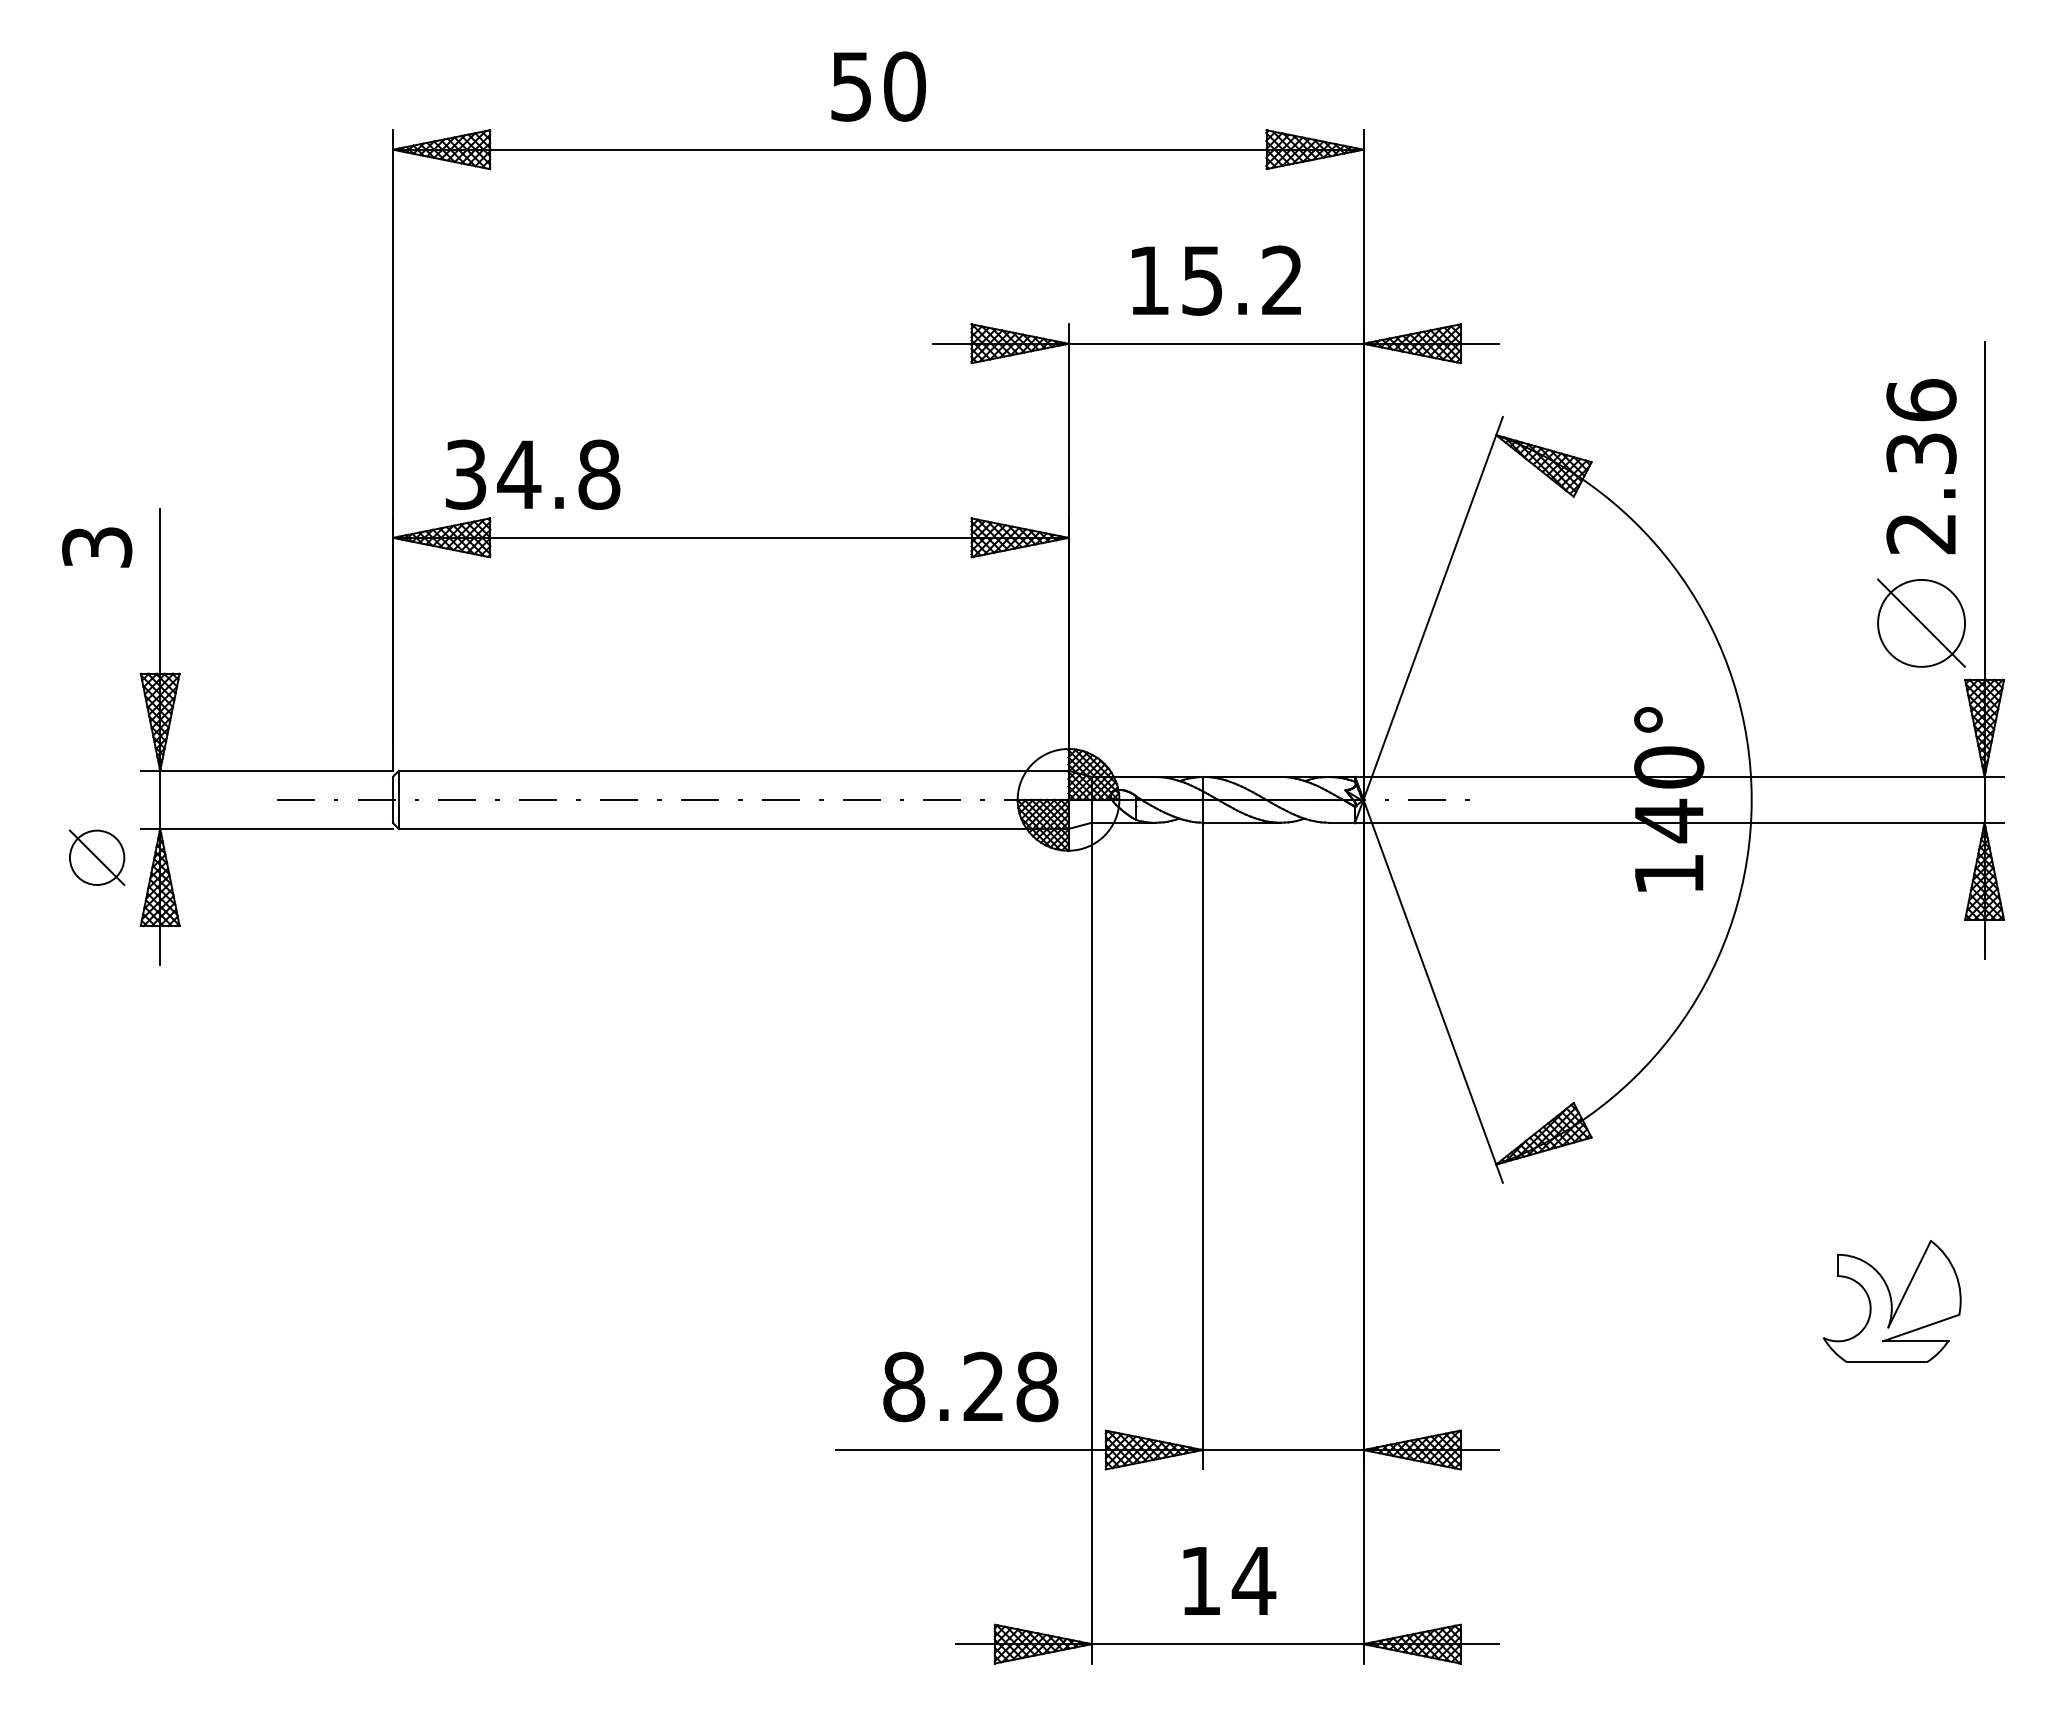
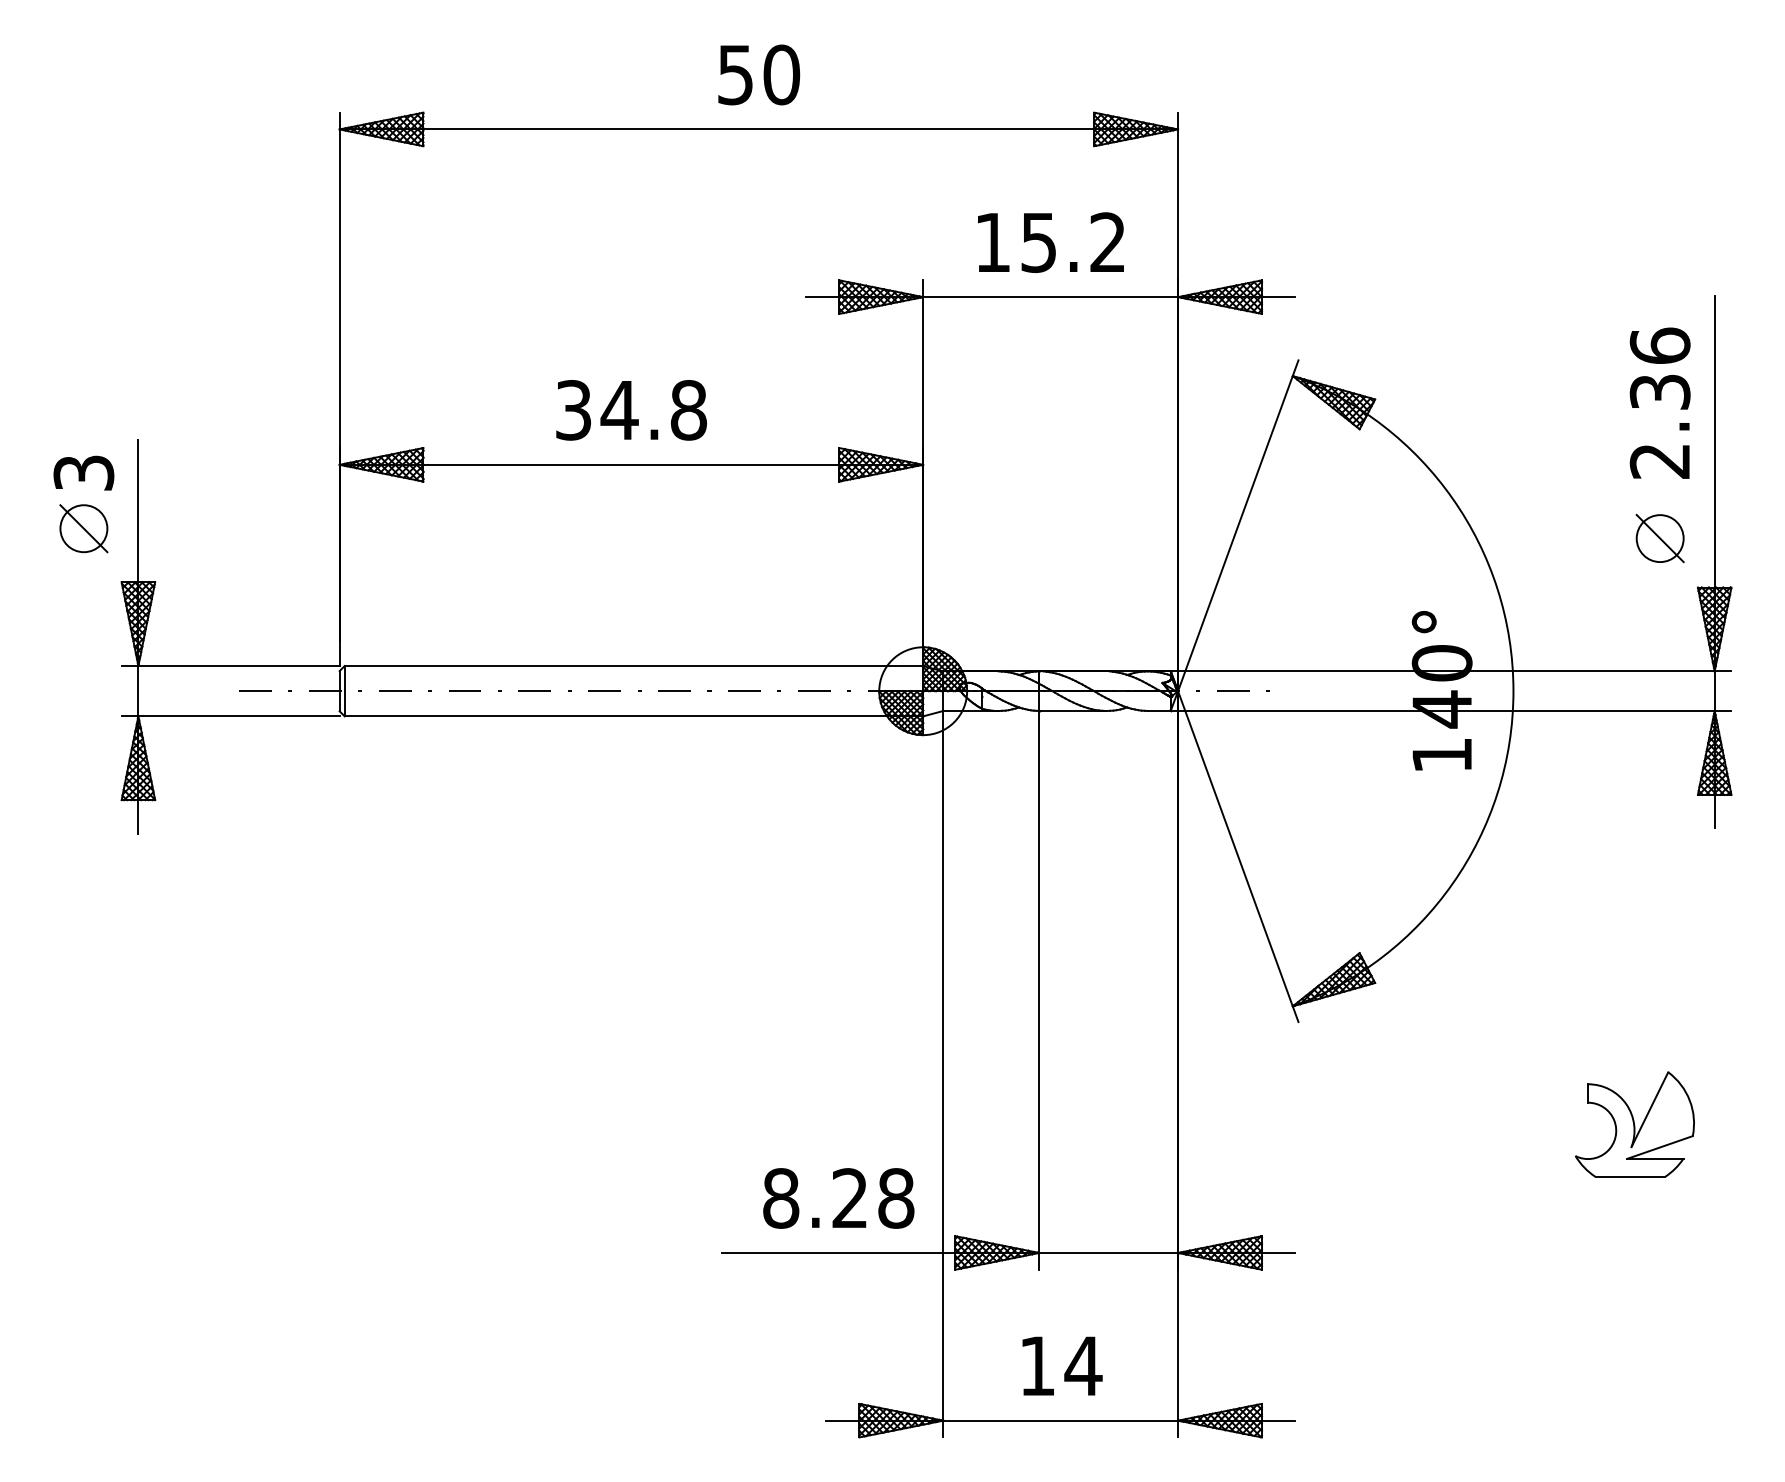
text: (533, 474) -> (632, 410), moved
part: (1921, 622) -> (1660, 537), size x0.62
part: (96, 857) -> (83, 528), moved

